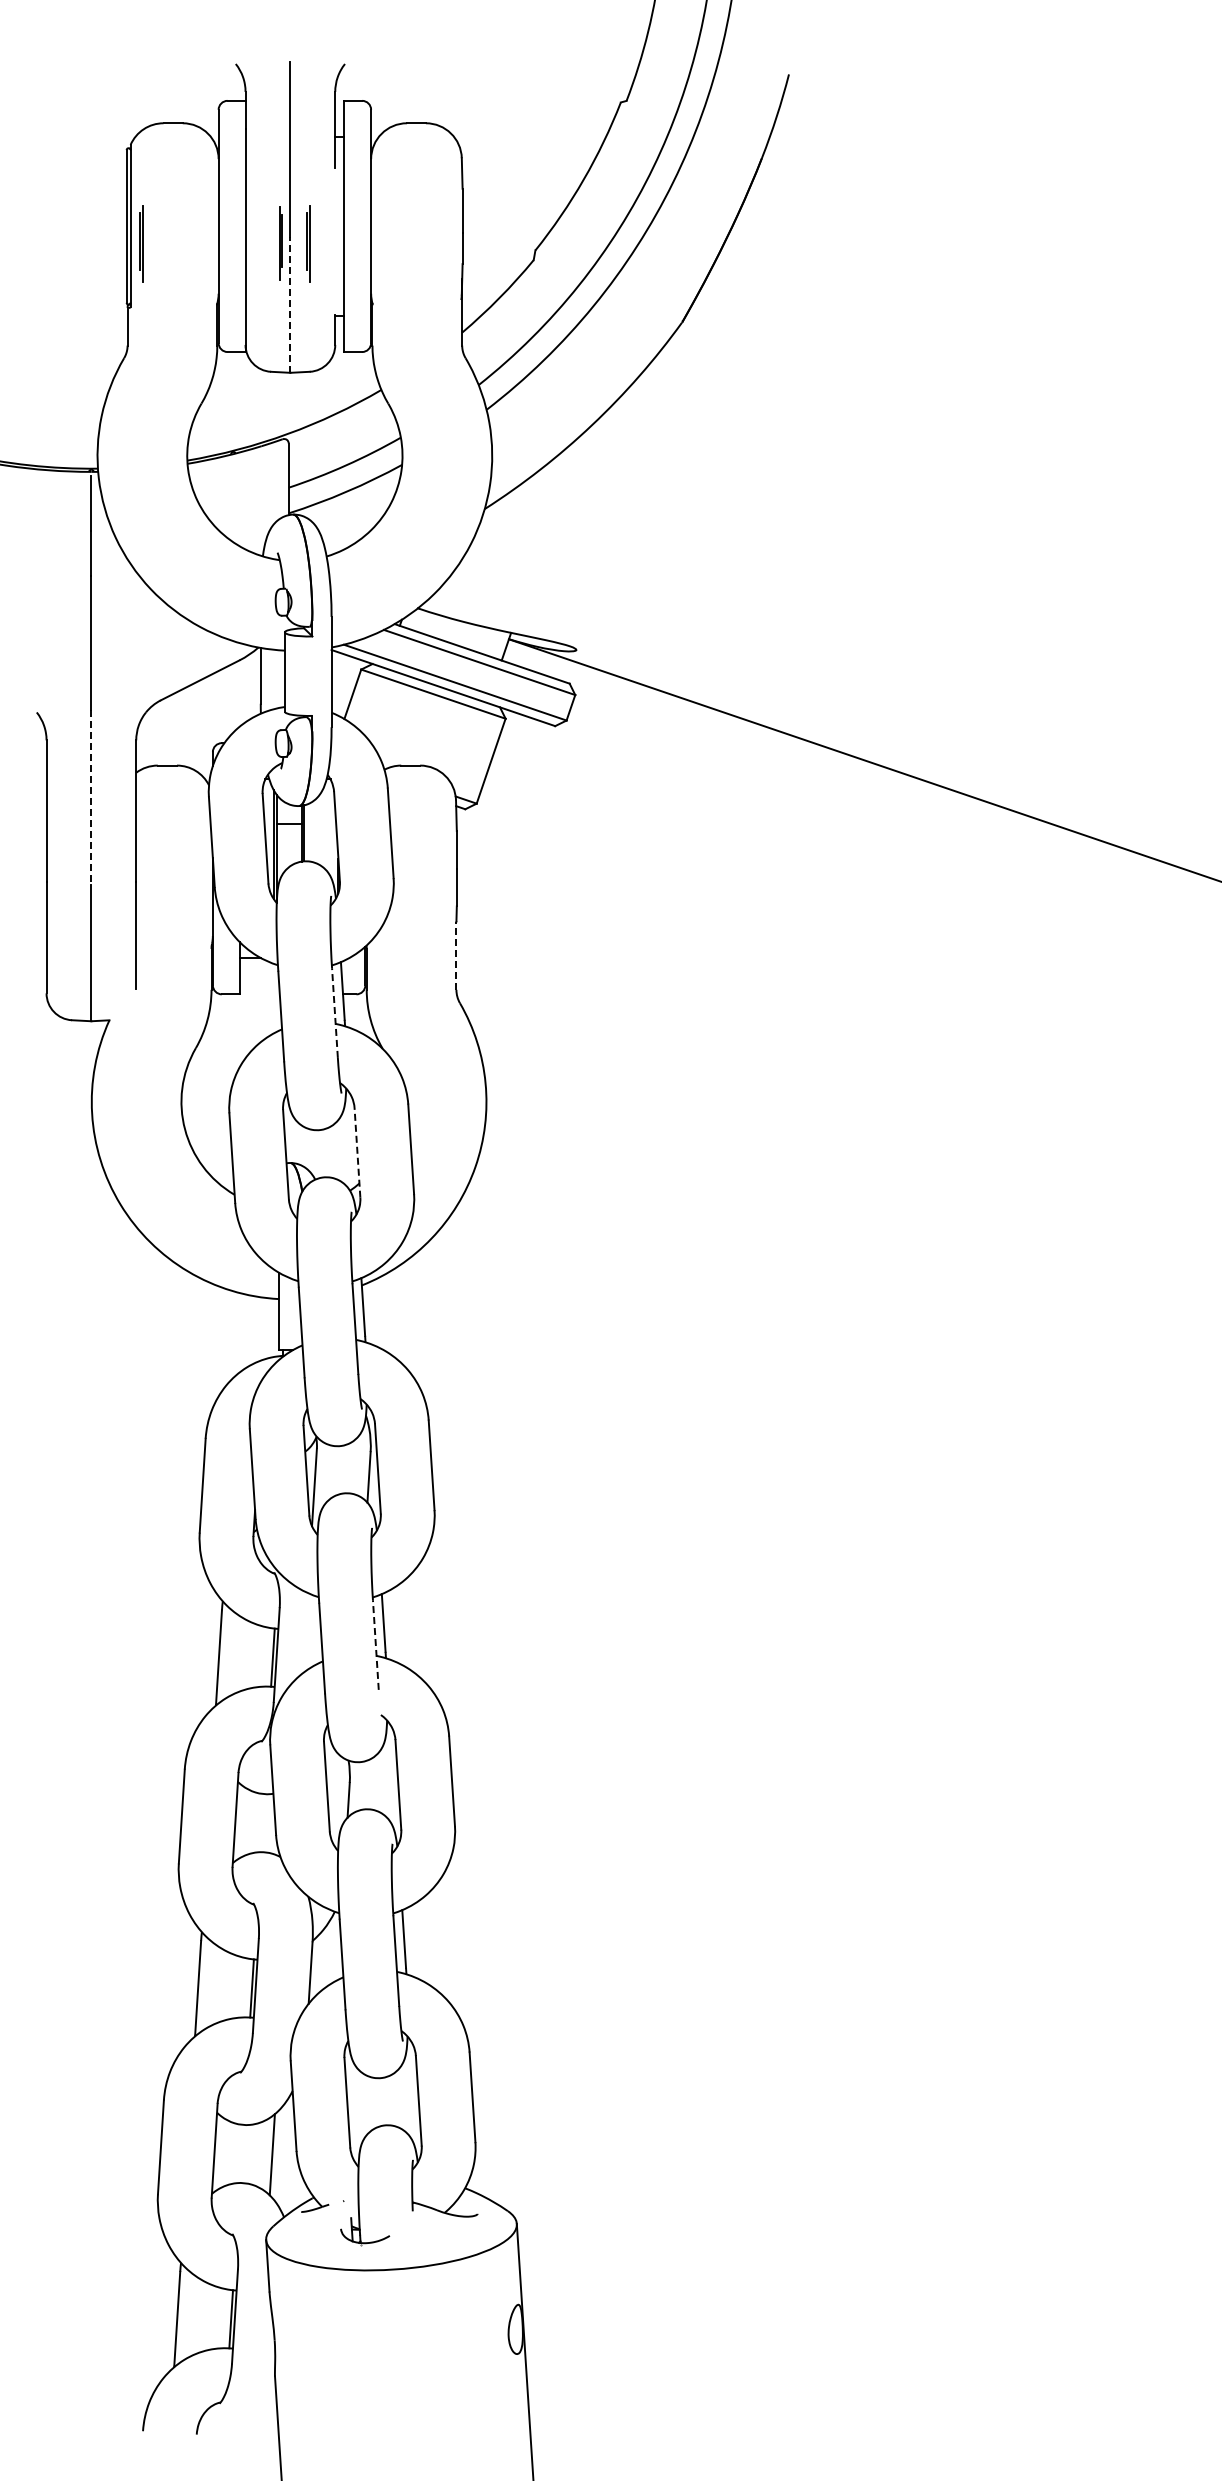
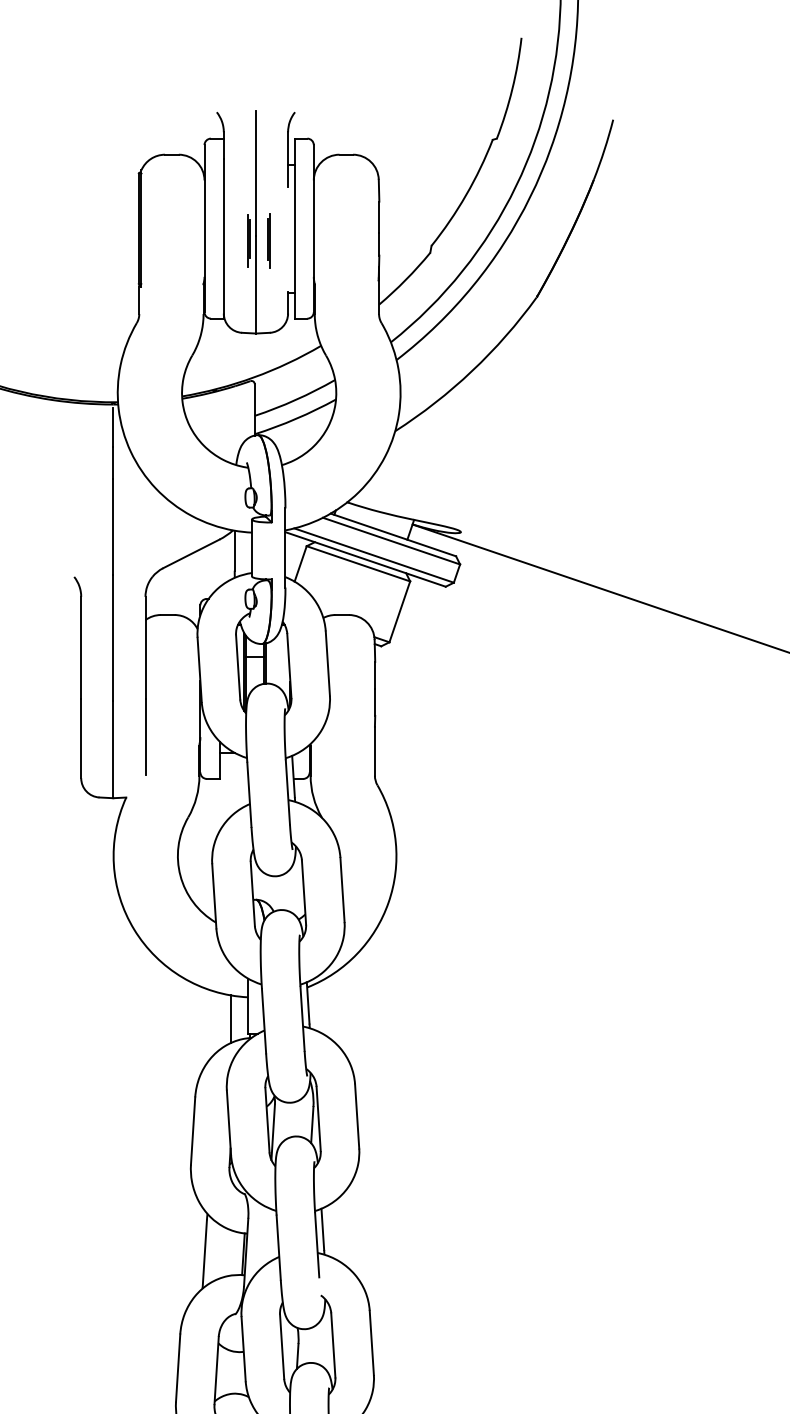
line: (140, 243) -> (148, 240), removed
line: (290, 304) -> (256, 284), dashed -> solid
line: (91, 797) -> (113, 637), dashed -> solid
line: (456, 955) -> (374, 751), dashed -> solid
line: (334, 1013) -> (287, 792), dashed -> solid
line: (357, 1152) -> (304, 892), dashed -> solid
line: (255, 1329) -> (230, 1019), added
line: (375, 1645) -> (316, 1245), dashed -> solid

